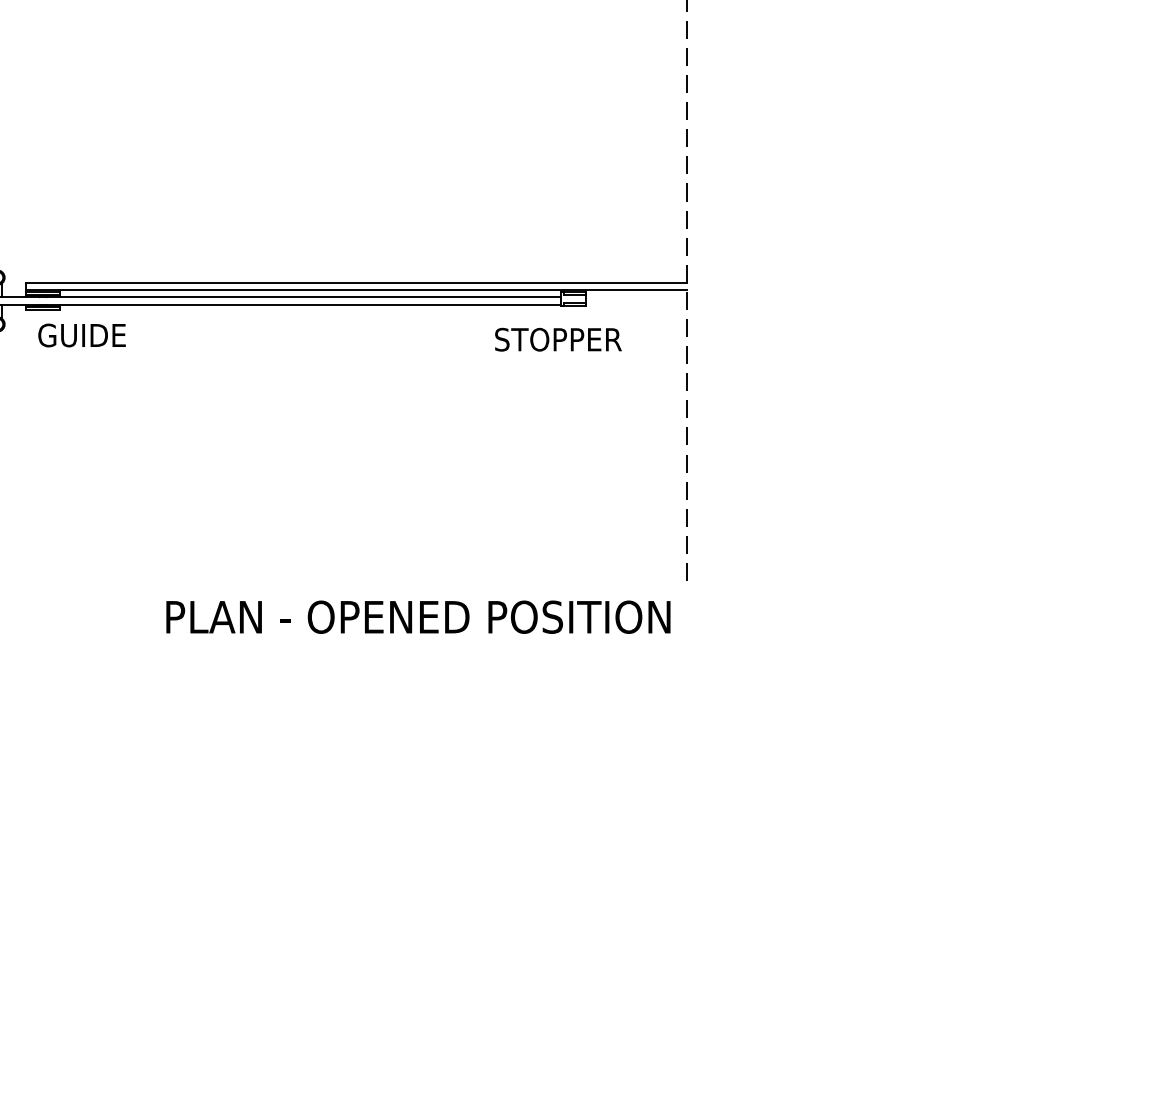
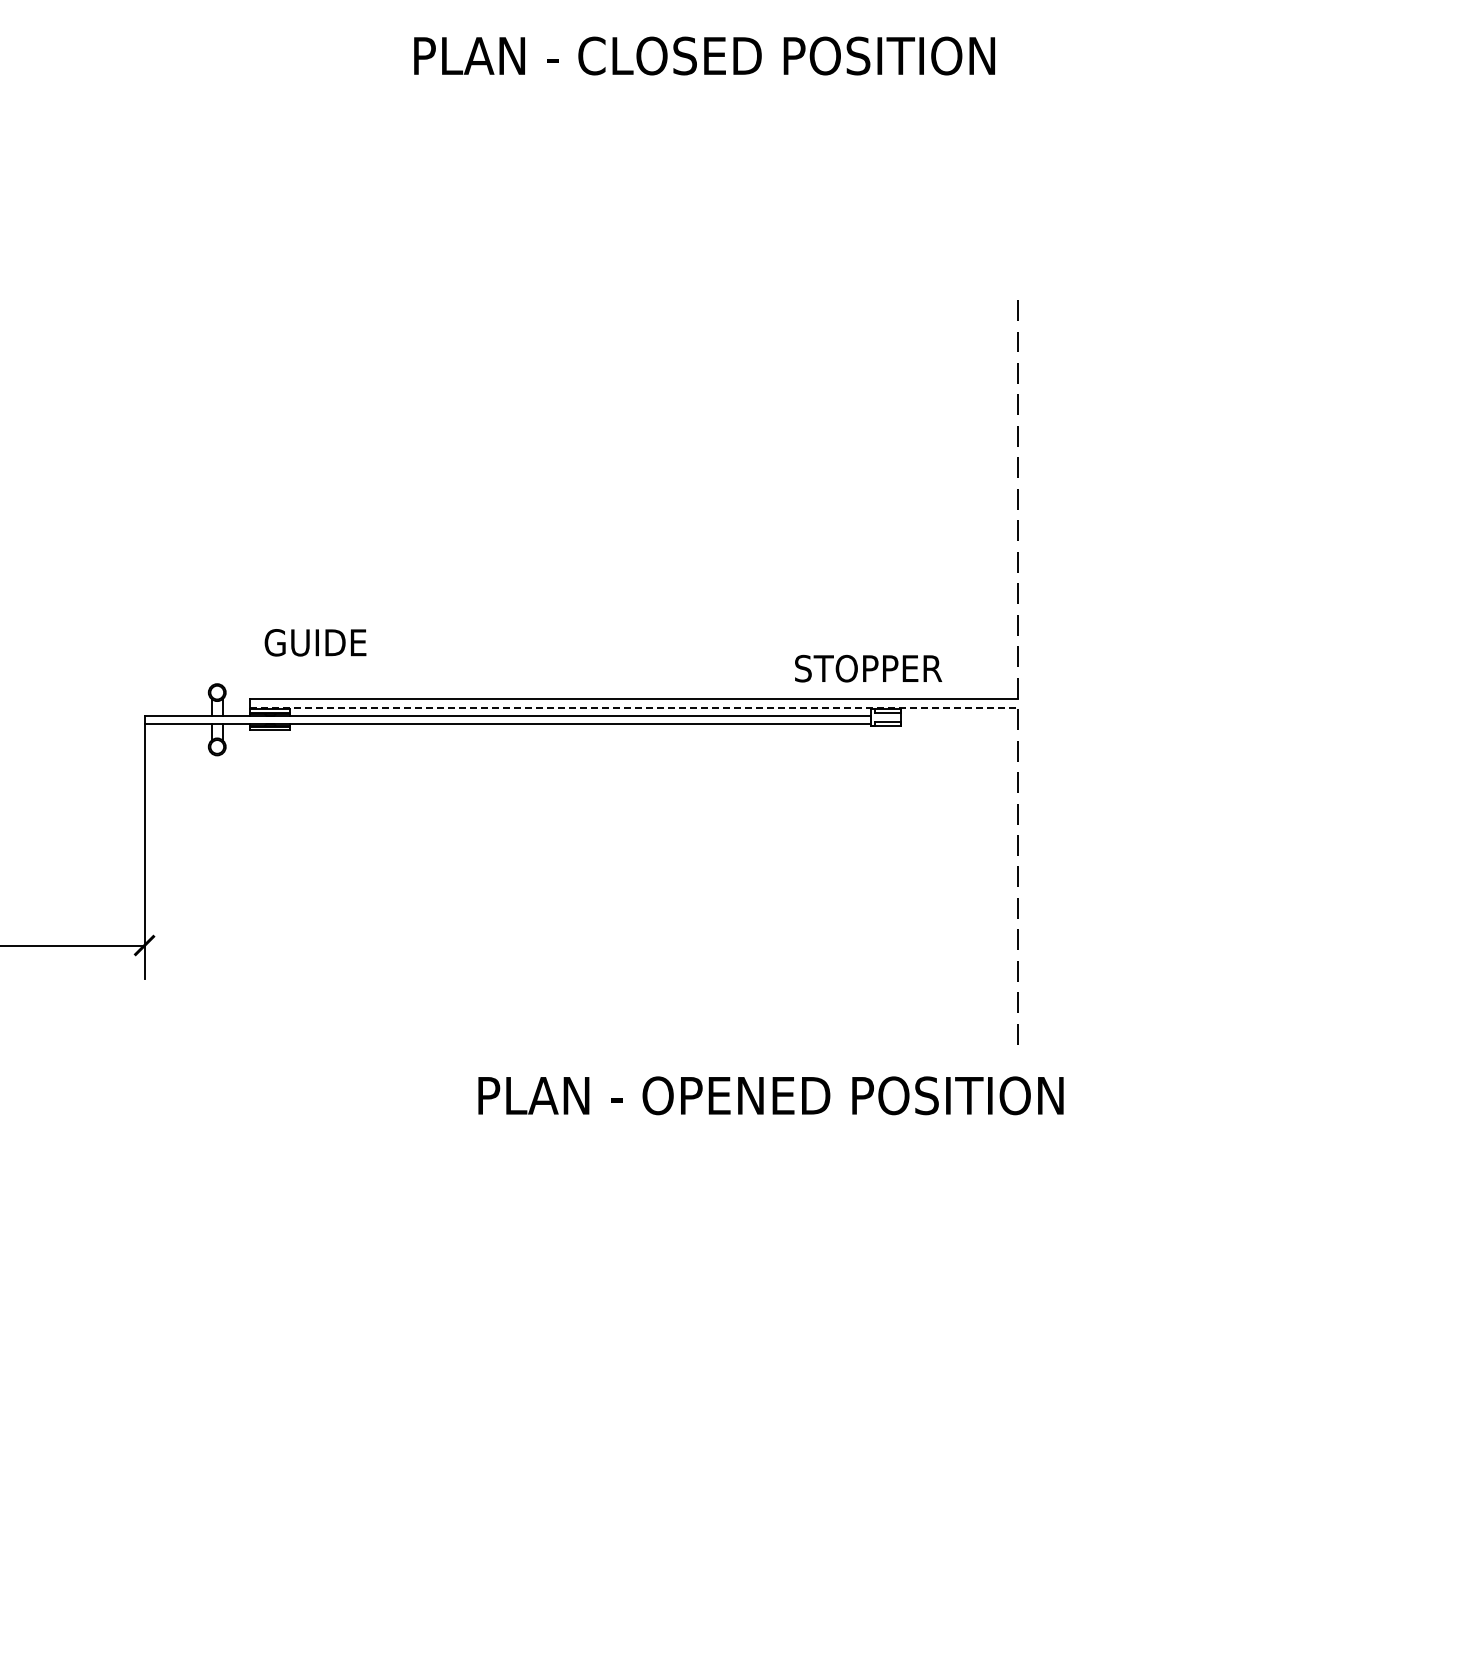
line: (356, 290) -> (634, 707), solid -> dashed
text: (82, 335) -> (315, 642), moved
text: (558, 339) -> (868, 668), moved
text: (418, 616) -> (770, 1095), moved

